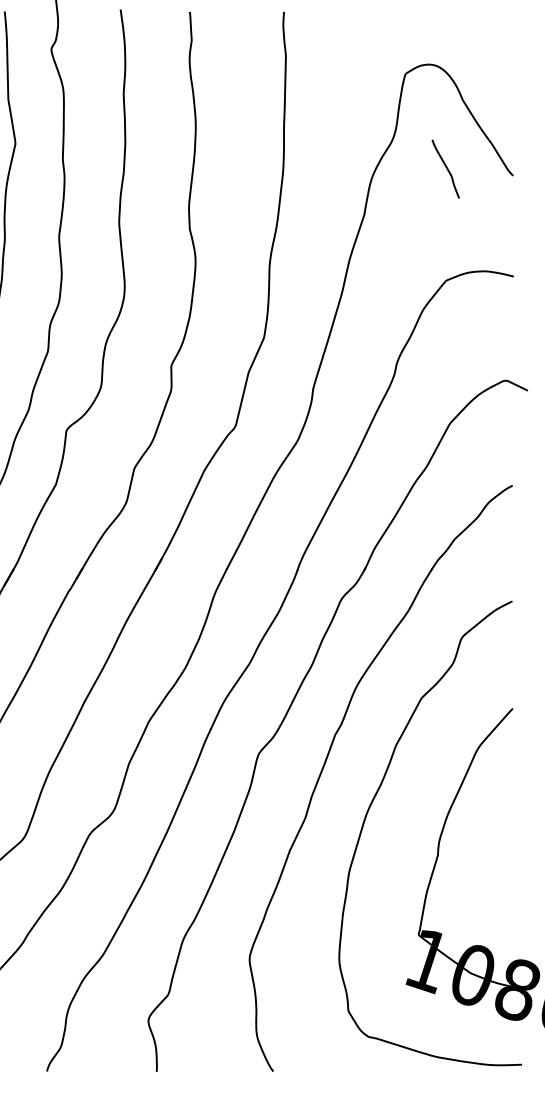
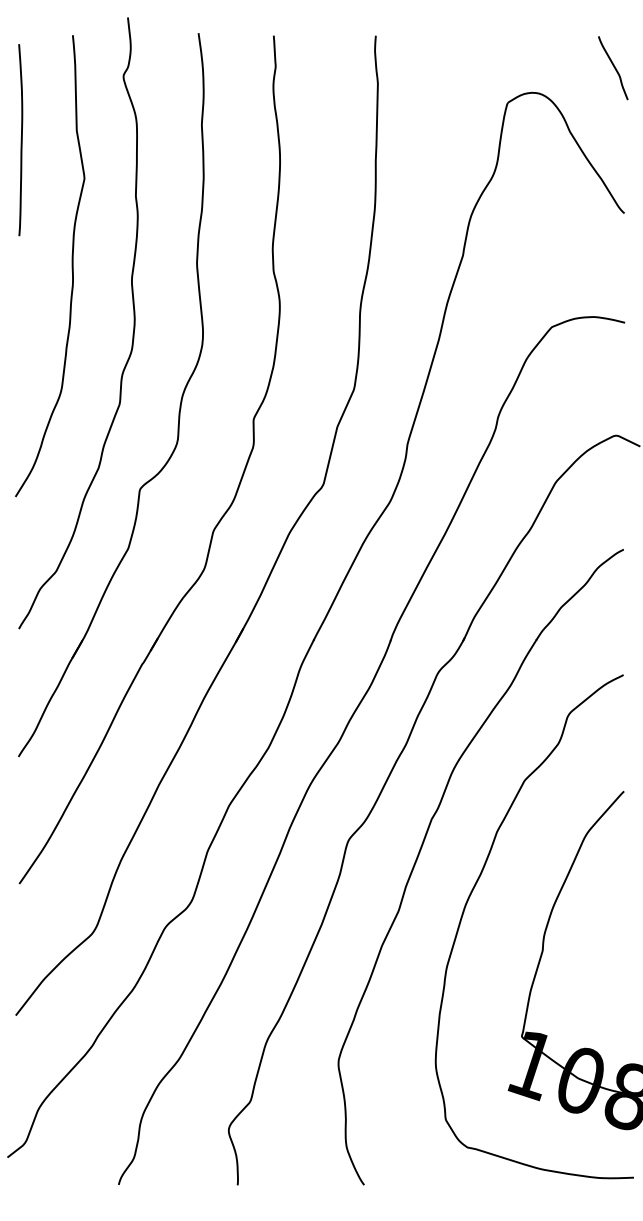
curve: (445, 168) -> (613, 67), moved

